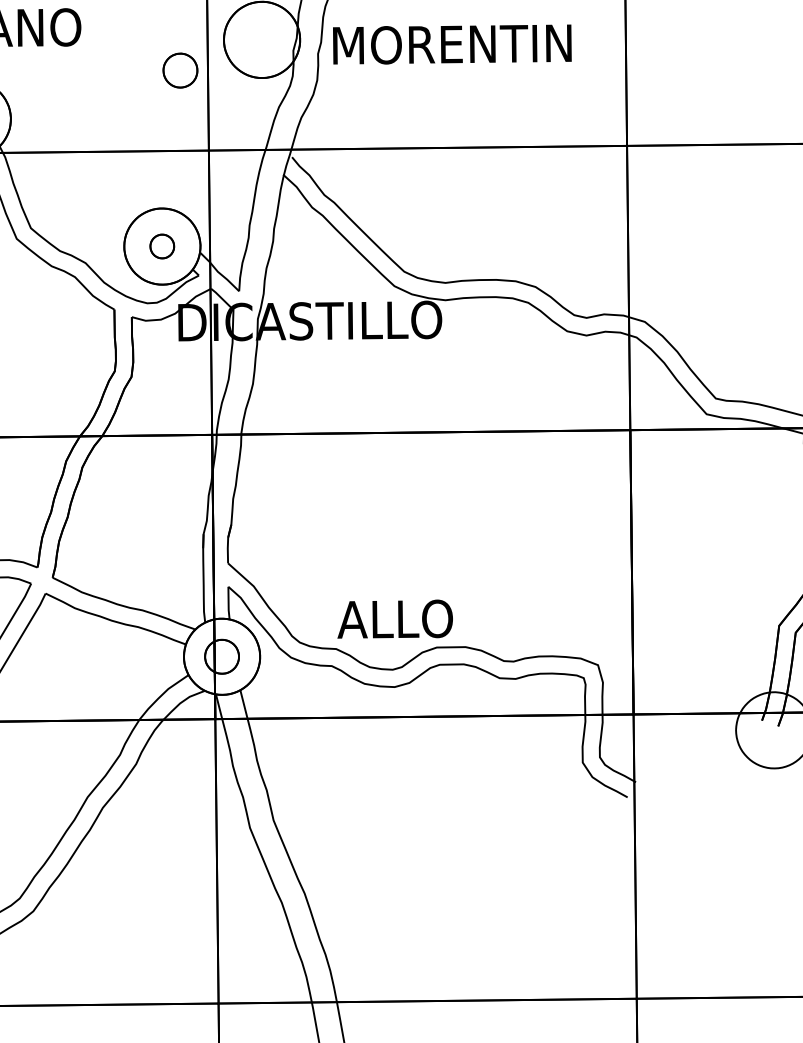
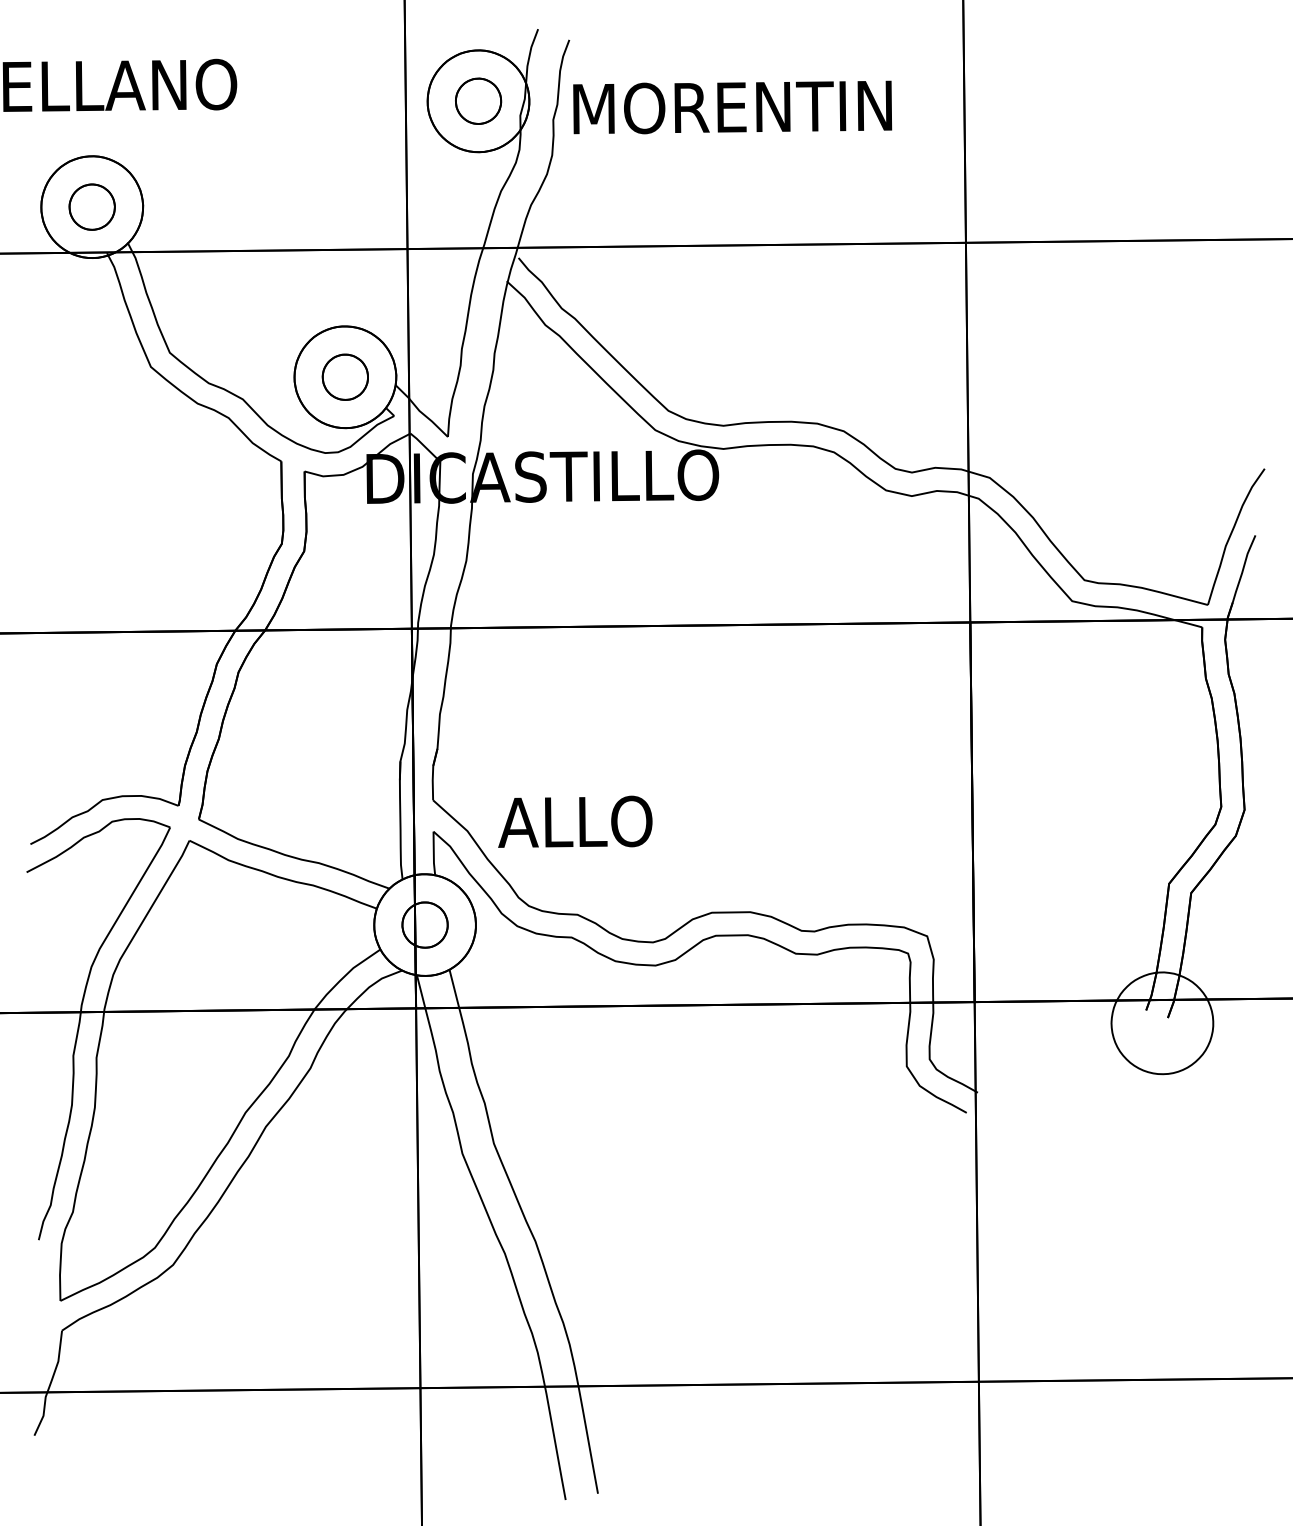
part: (180, 70) -> (478, 100), moved
part: (161, 246) -> (344, 376), size x1.43
text: (395, 618) -> (575, 821), moved

